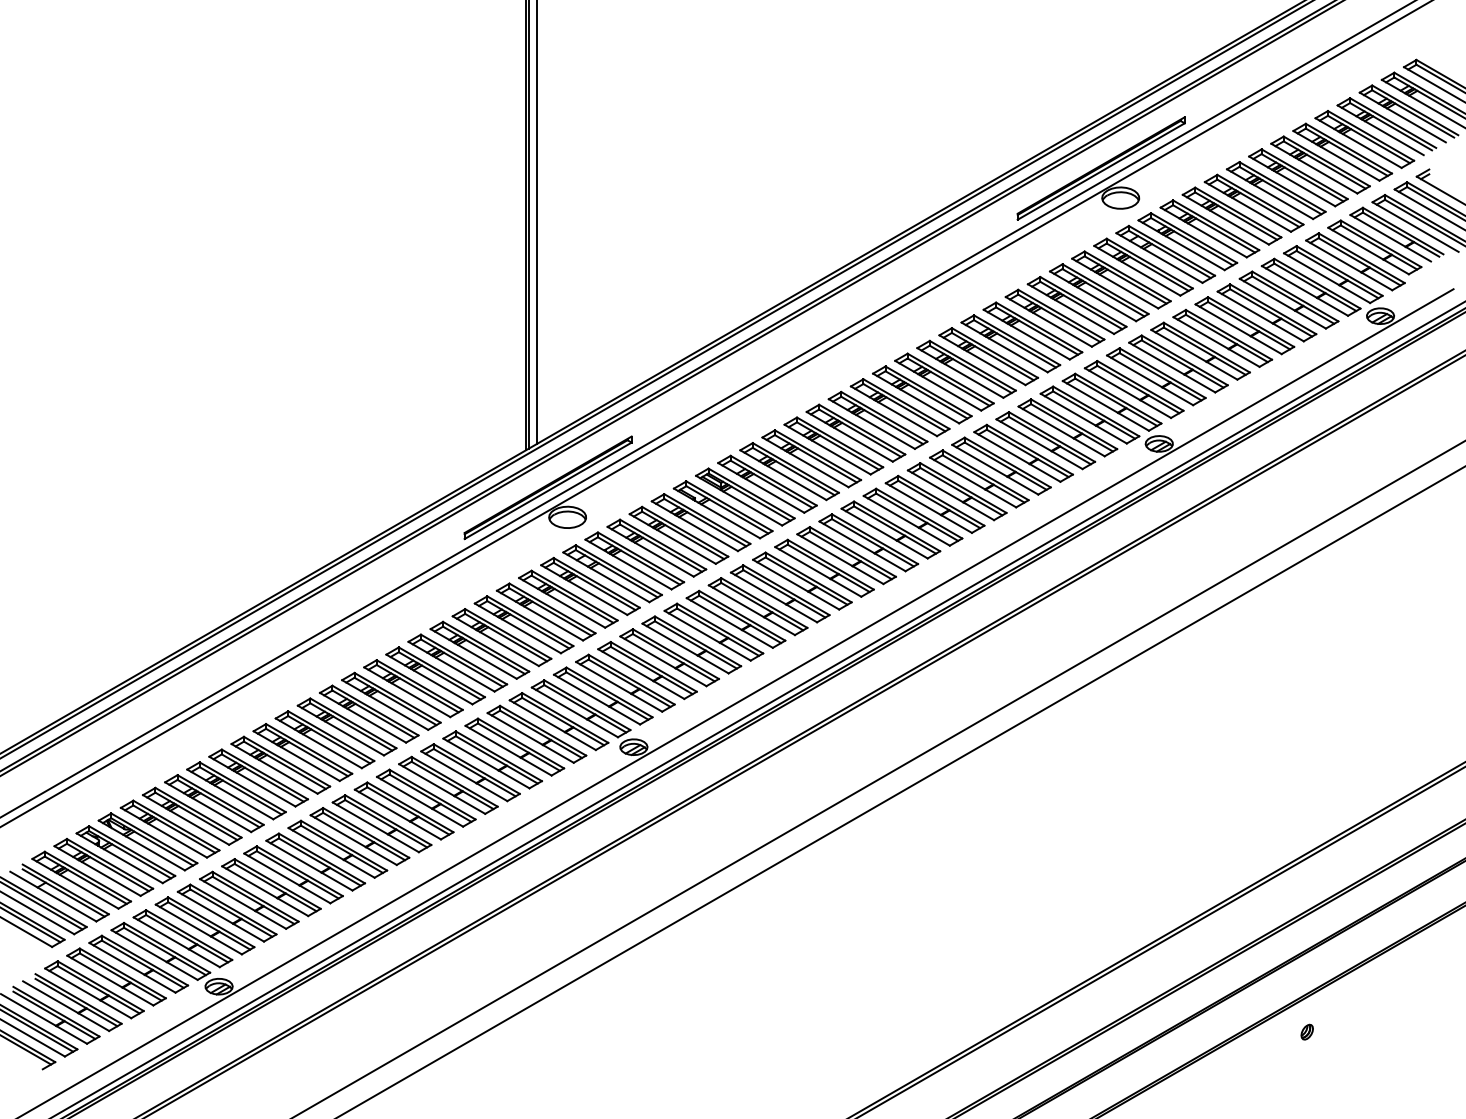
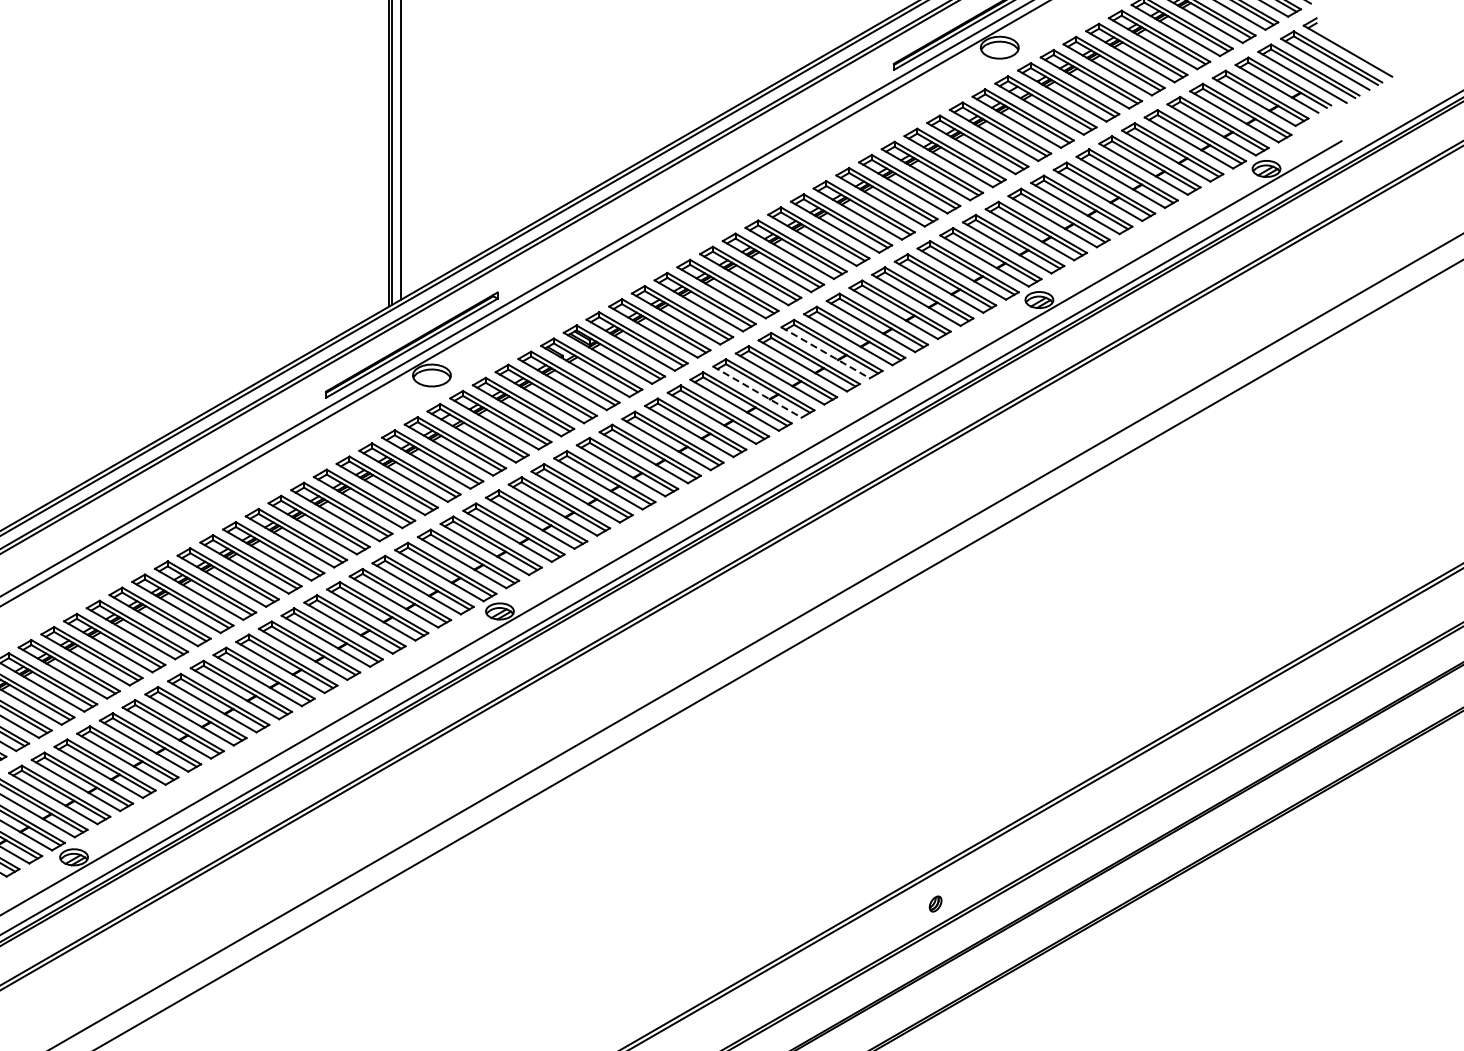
line: (951, 495) -> (826, 353), solid -> dashed
line: (884, 533) -> (757, 392), solid -> dashed
part: (1306, 1031) -> (934, 903), moved

